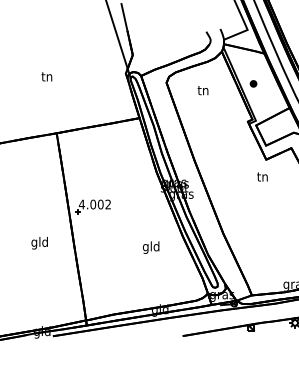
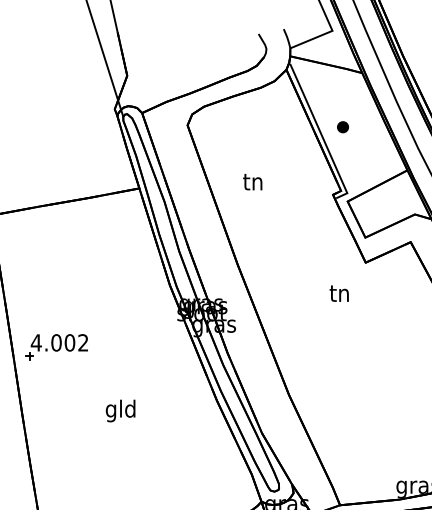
text: (202, 90) -> (251, 181), moved
text: (262, 176) -> (339, 292), moved
text: (150, 247) -> (119, 410), moved

